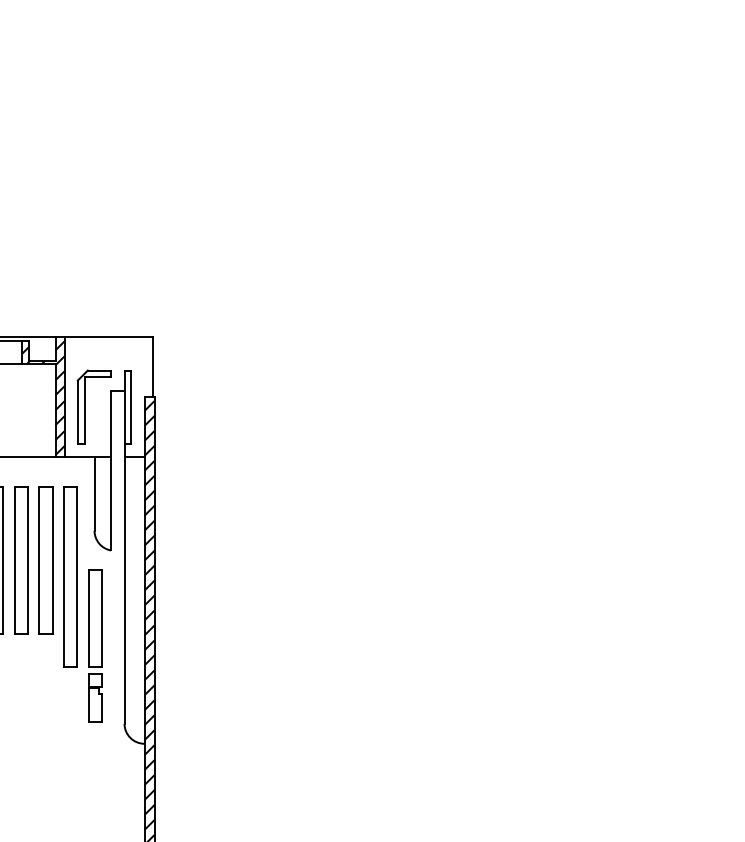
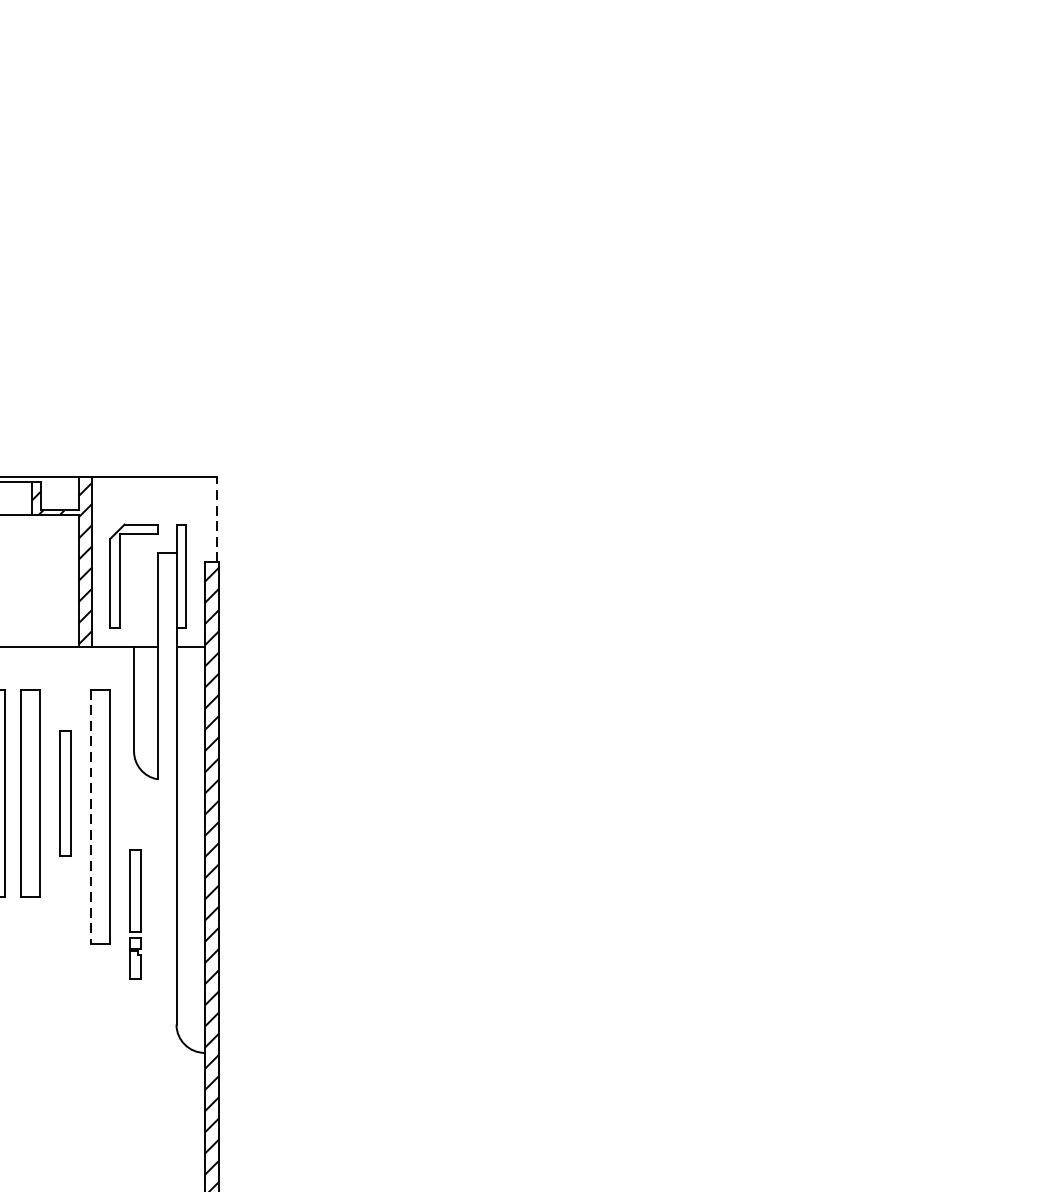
line: (153, 367) -> (217, 520), solid -> dashed
part: (45, 560) -> (64, 793), size x0.6
line: (64, 577) -> (91, 817), solid -> dashed
part: (95, 645) -> (135, 913), size x0.6

